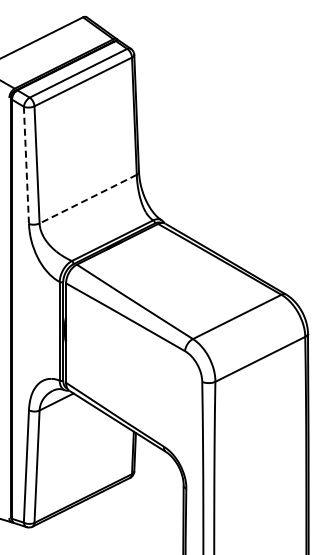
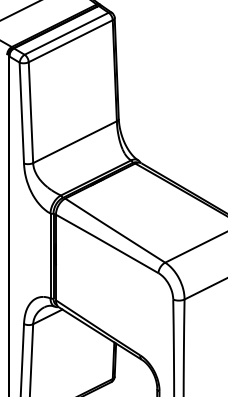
line: (26, 165) -> (21, 113), dashed -> solid
line: (87, 199) -> (74, 142), dashed -> solid

